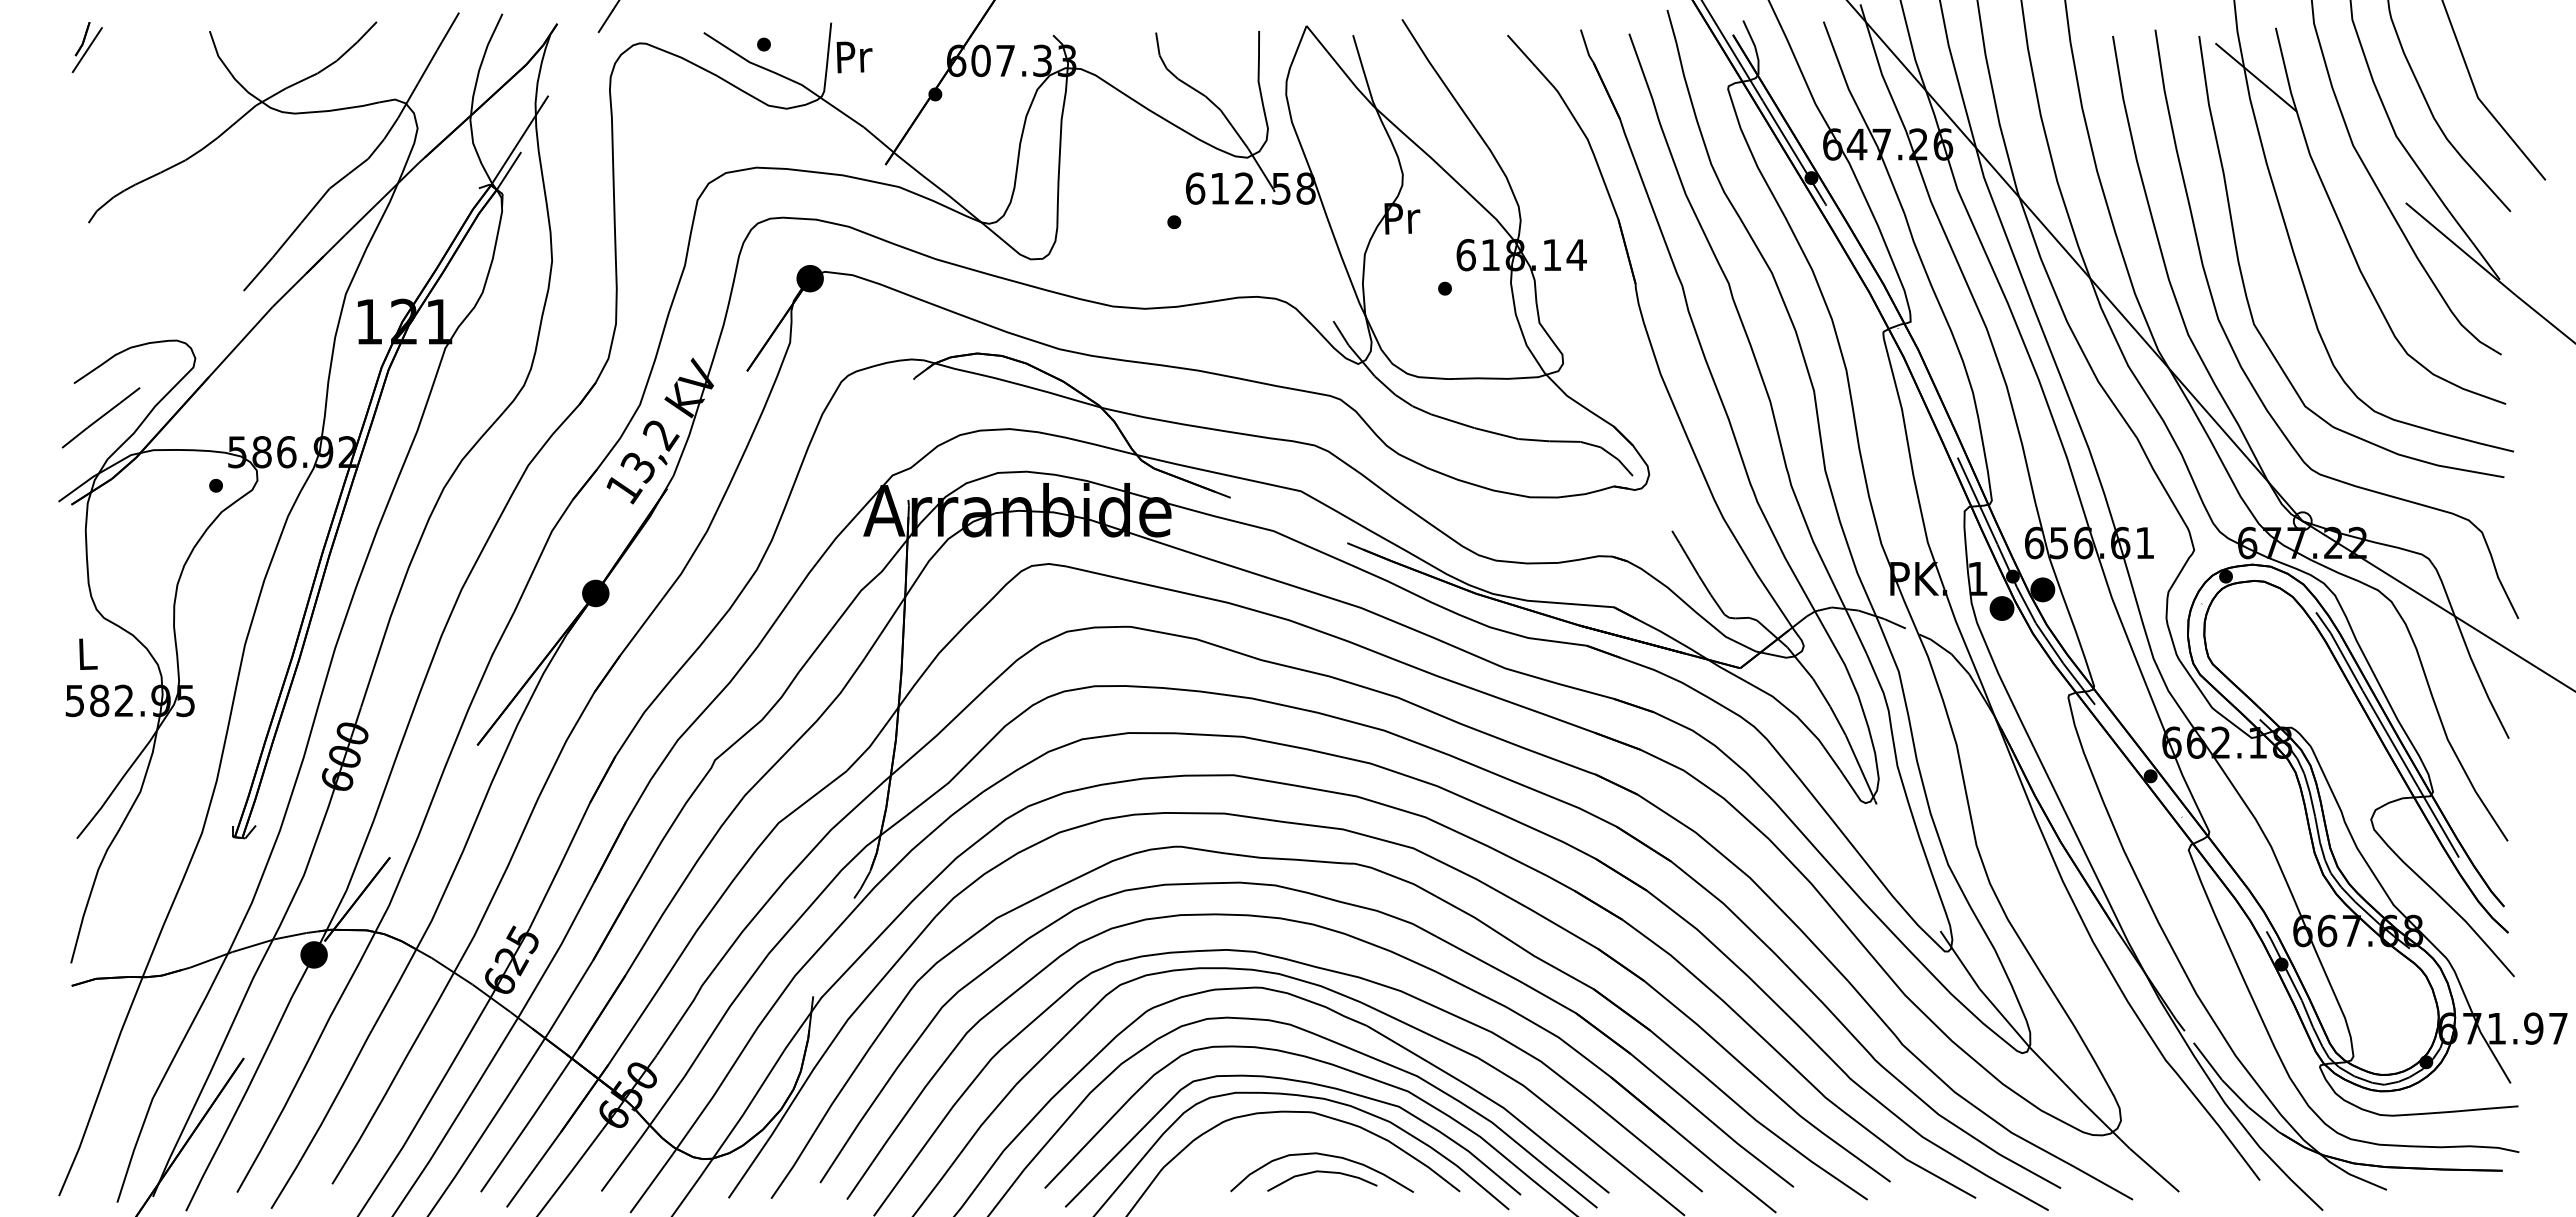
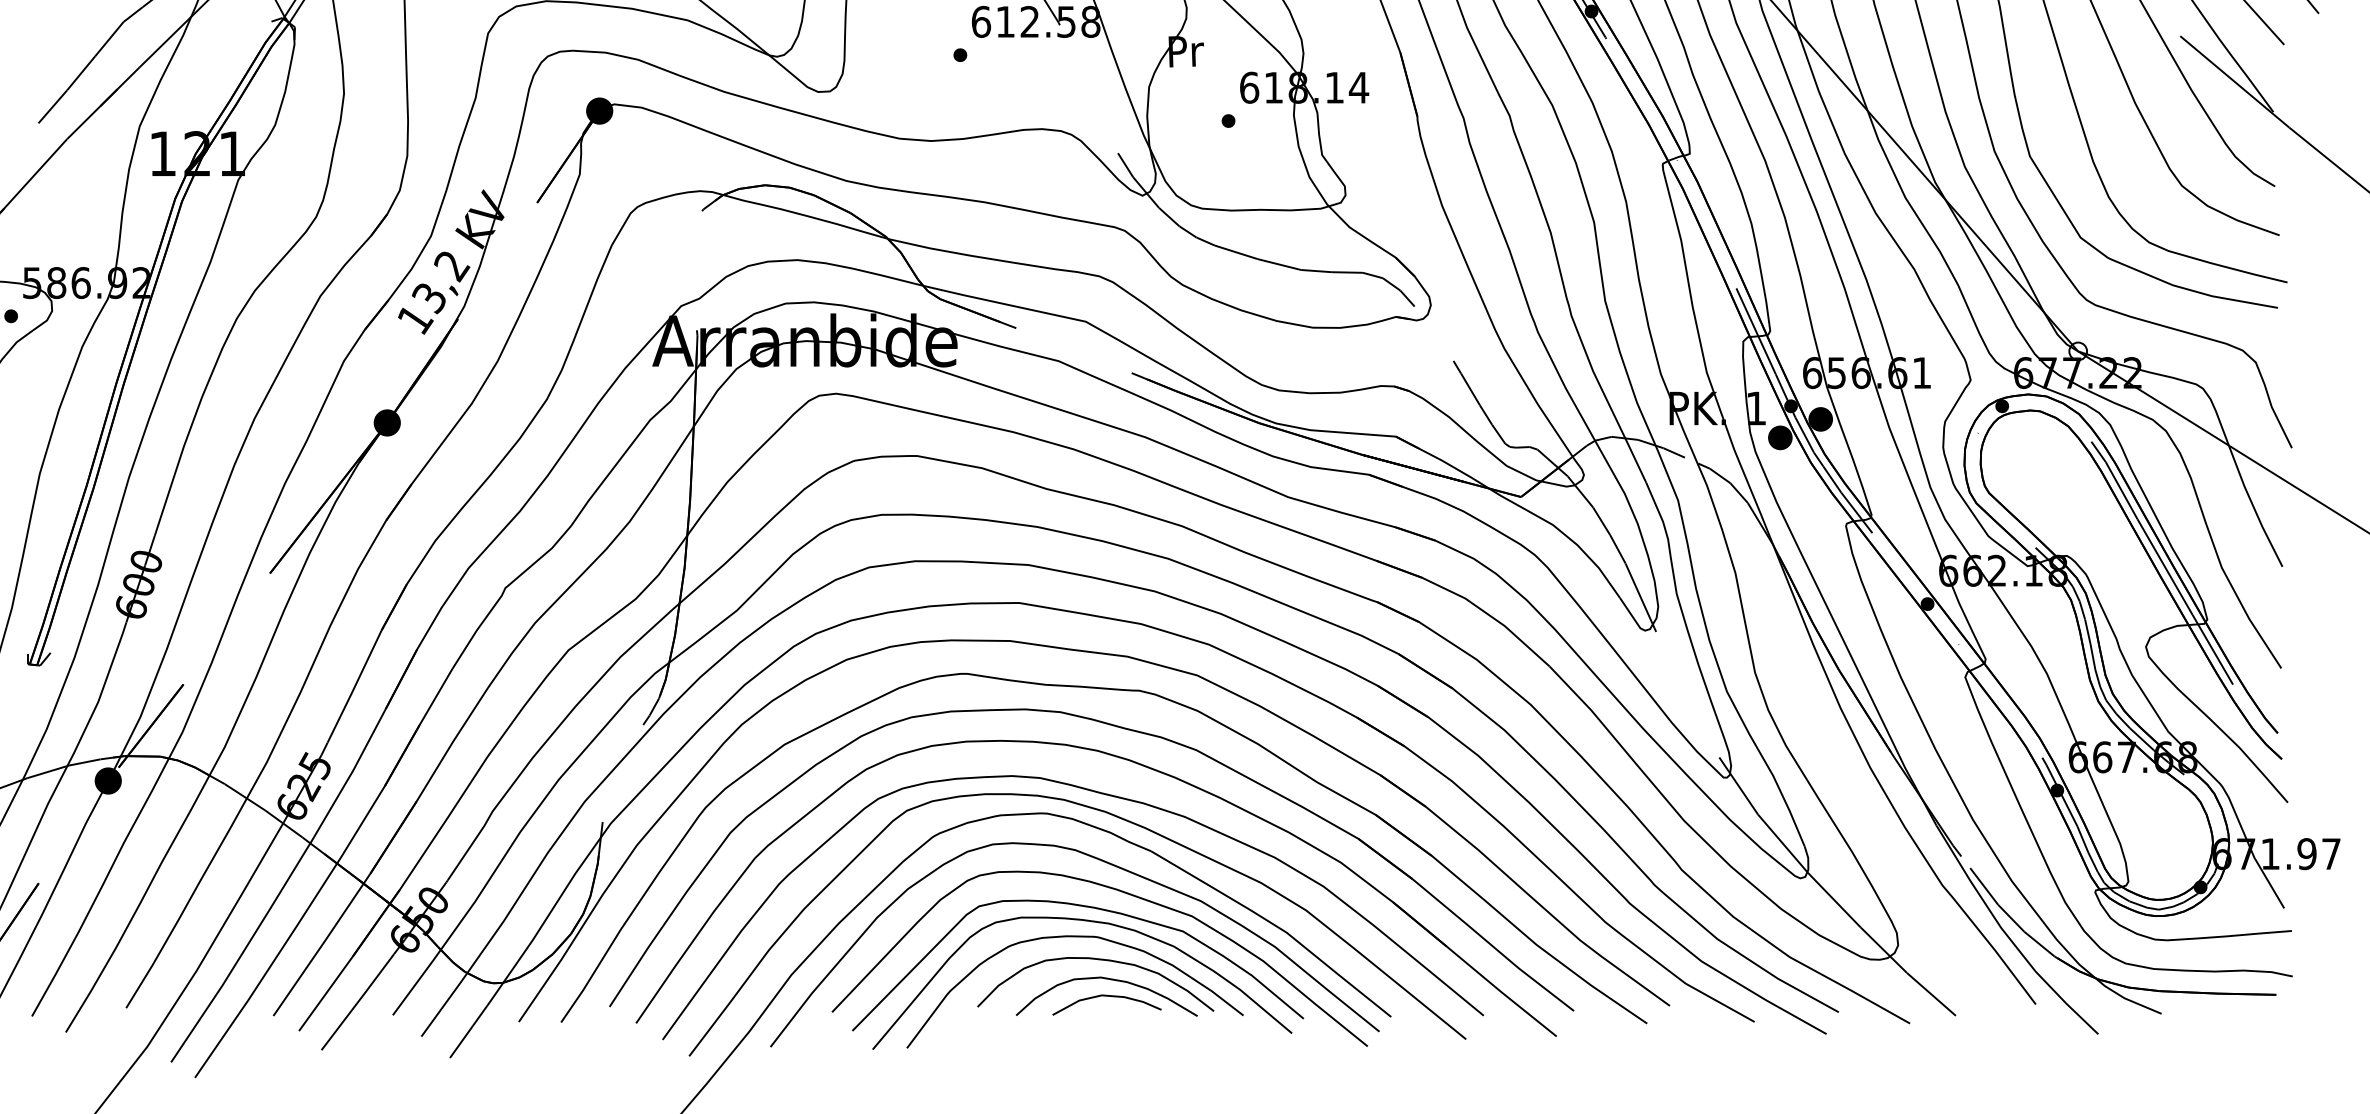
curve: (1310, 1135) -> (1095, 959), added

